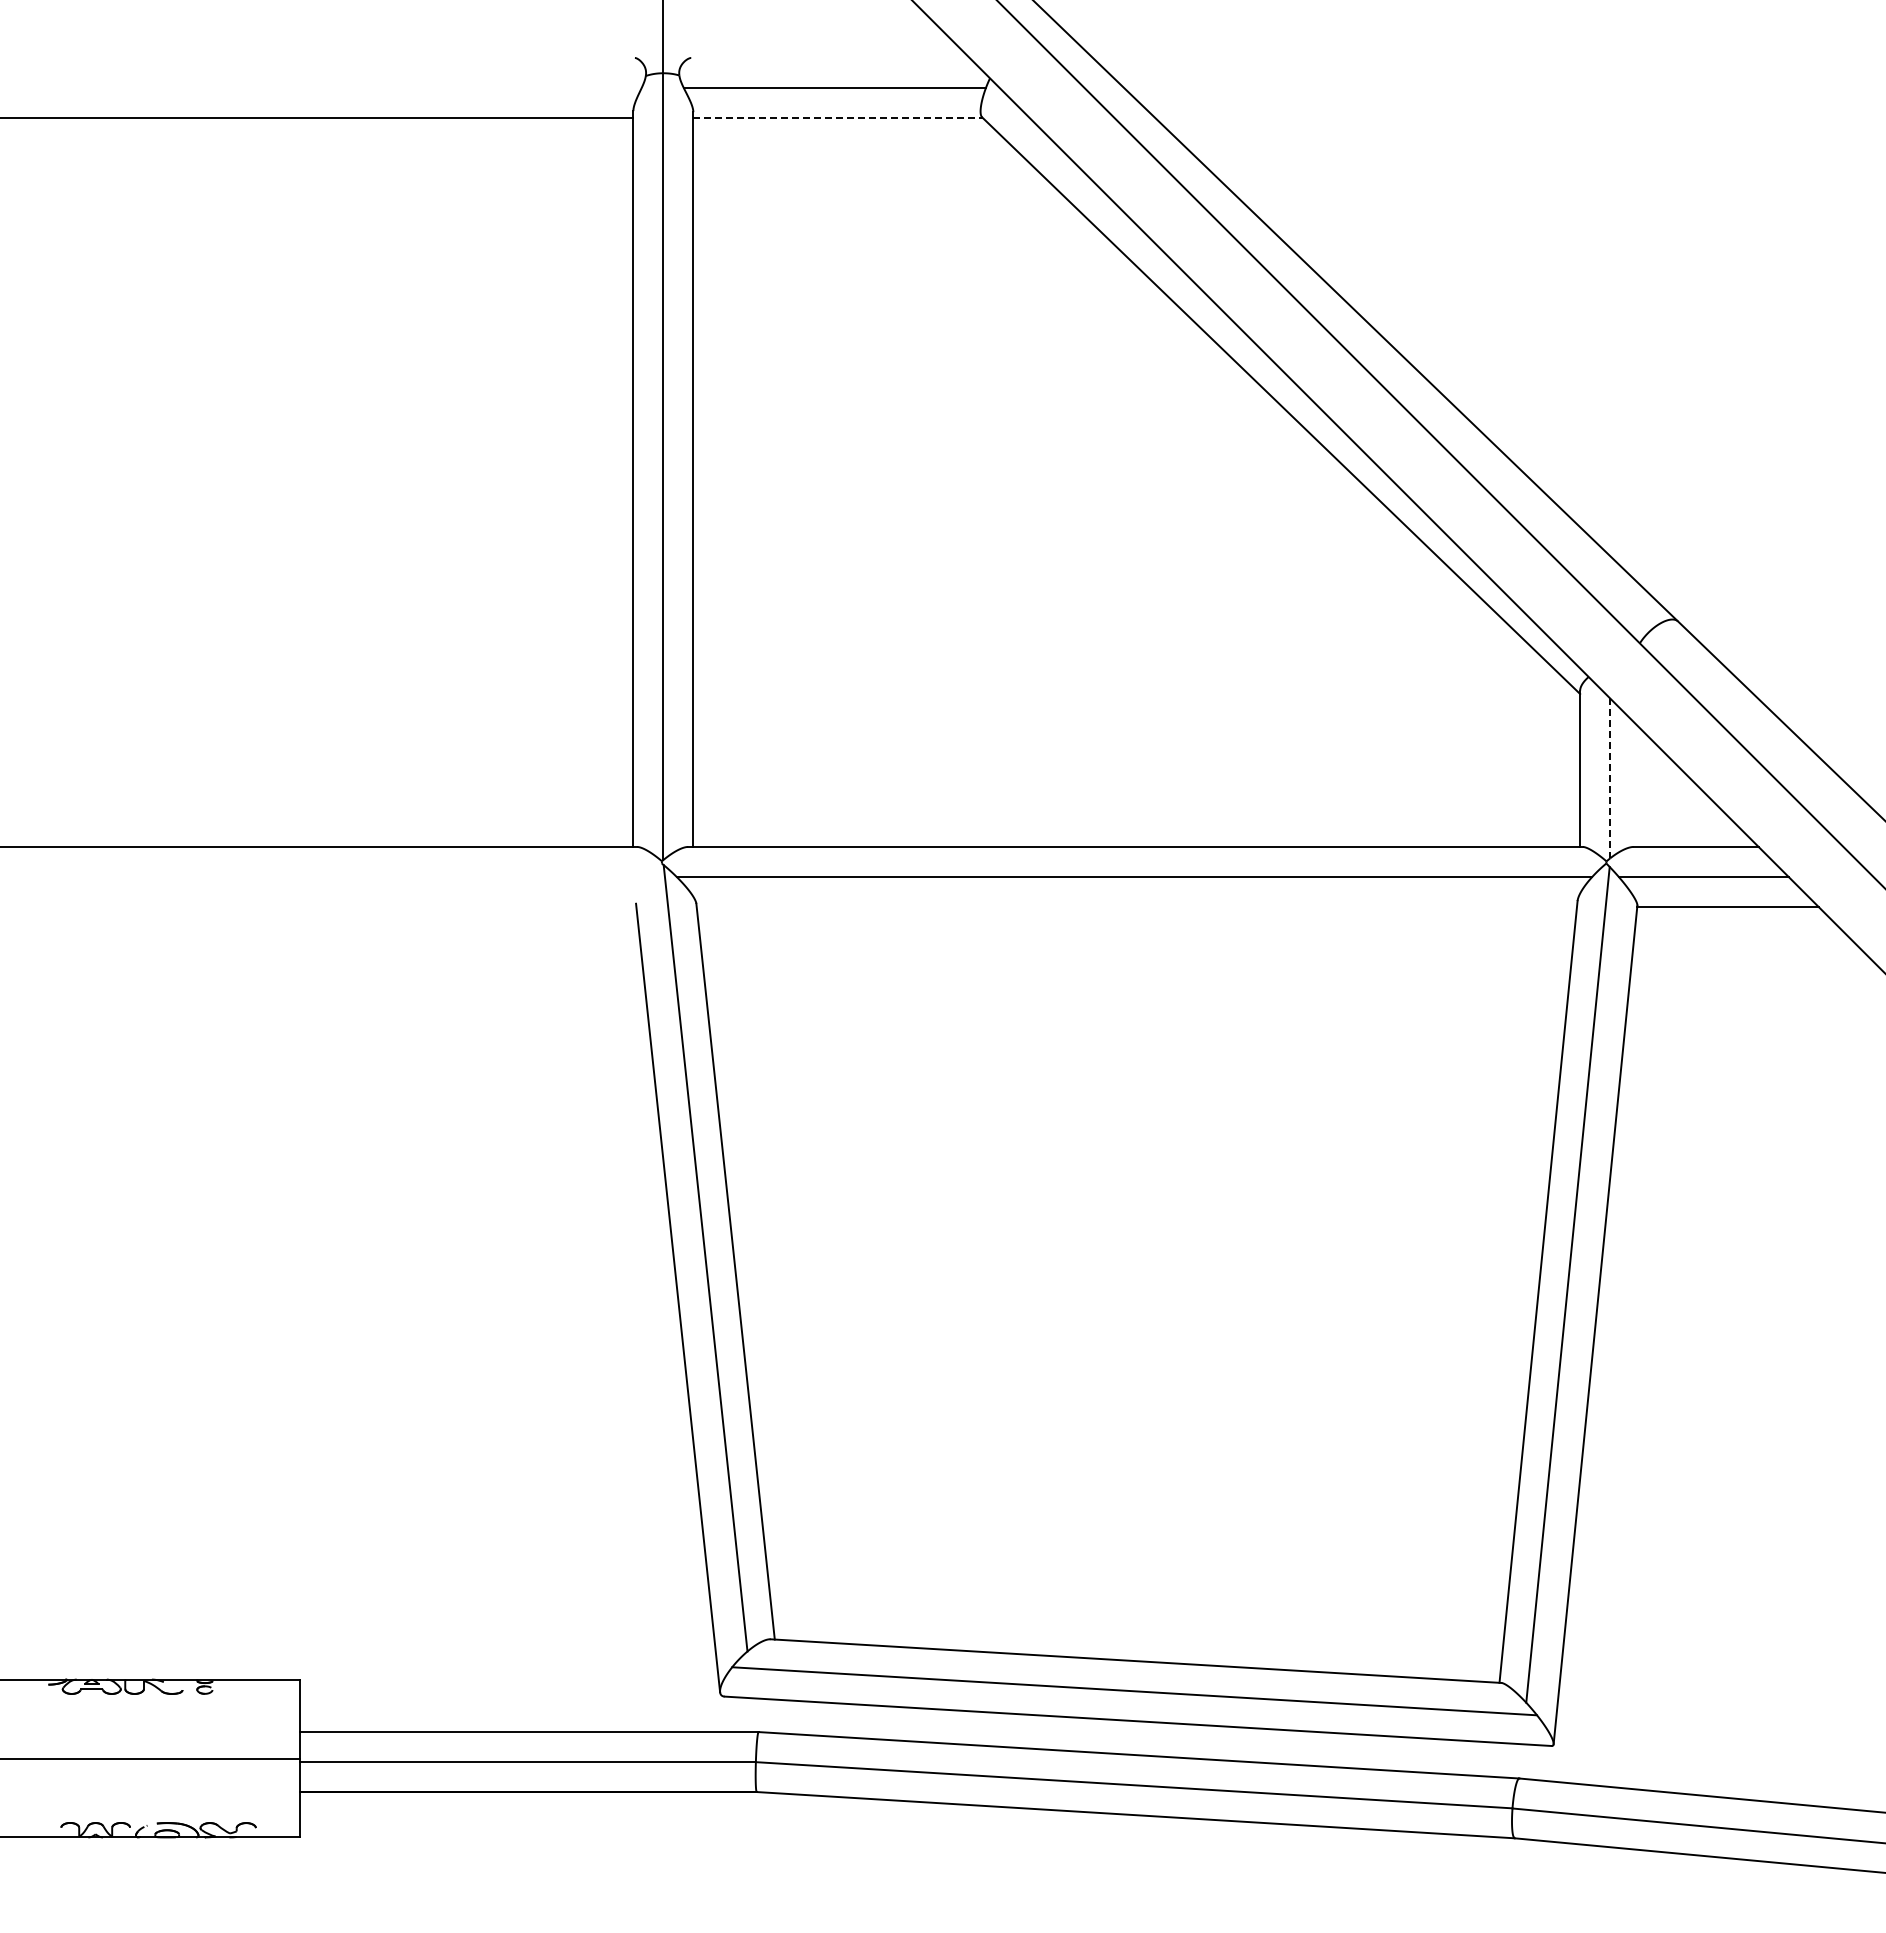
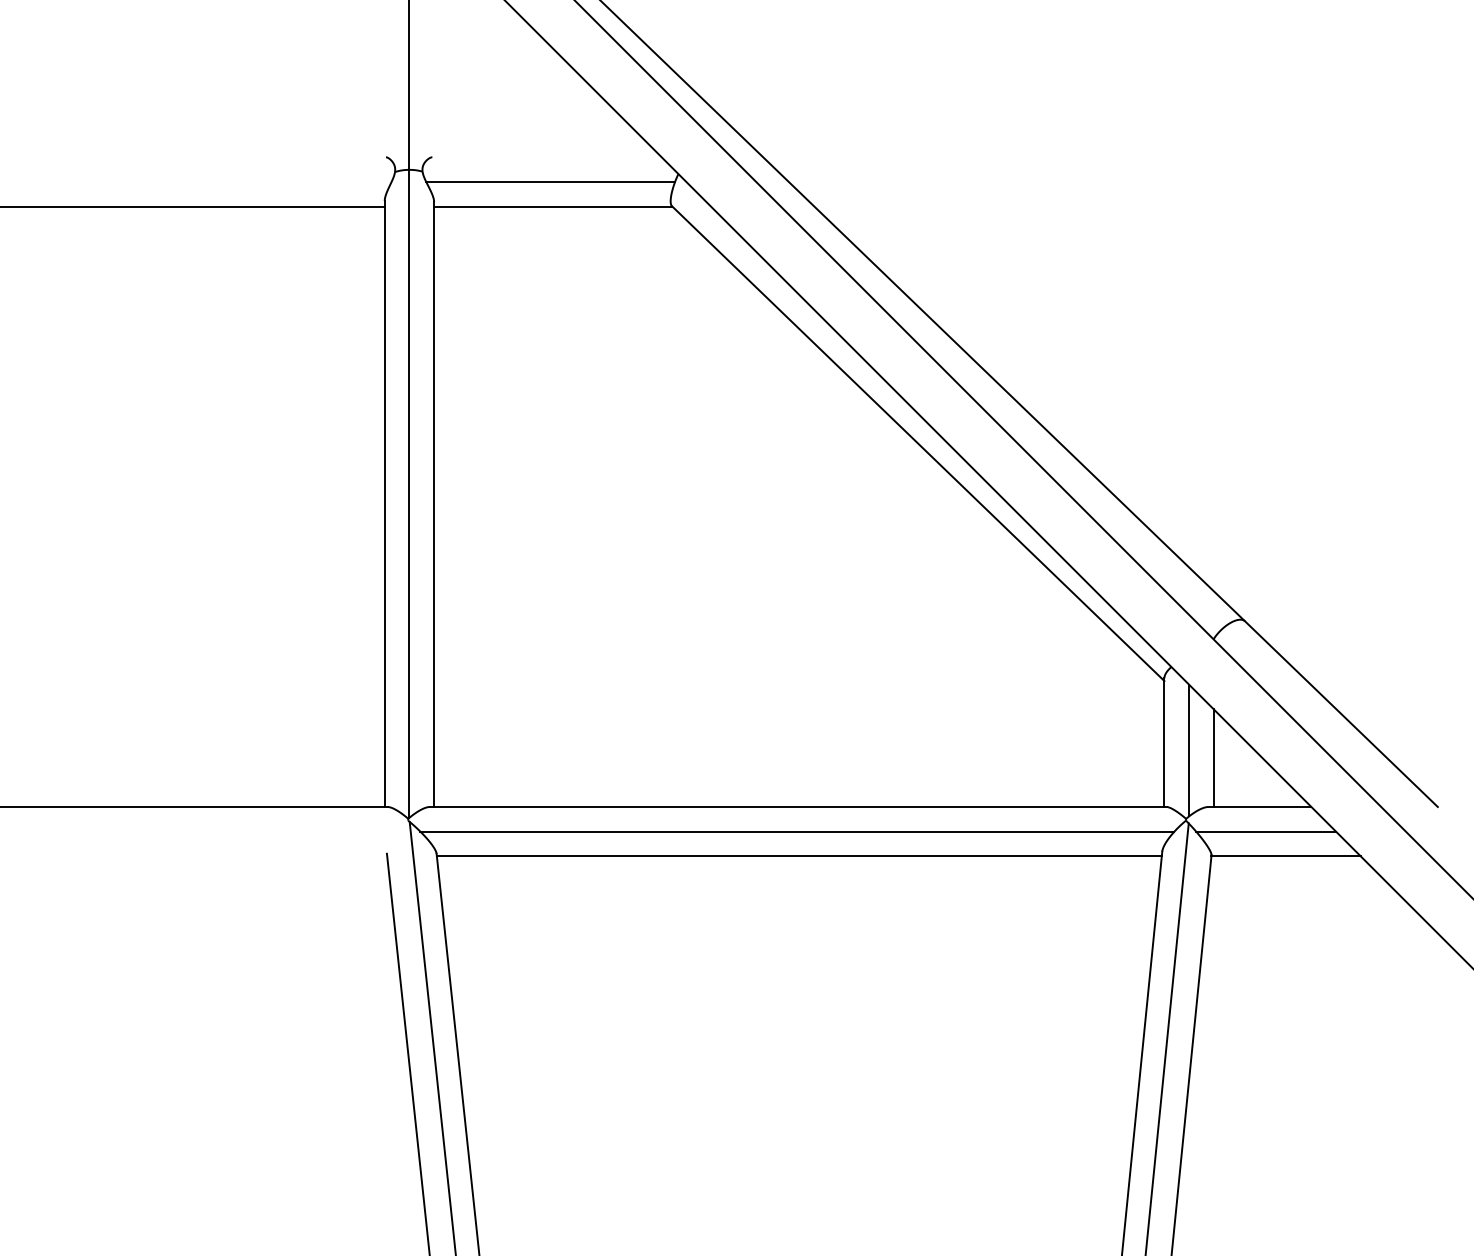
line: (838, 117) -> (553, 206), dashed -> solid
line: (1610, 778) -> (1189, 750), dashed -> solid
line: (1640, 787) -> (1214, 758), added
line: (1136, 906) -> (799, 856), added

